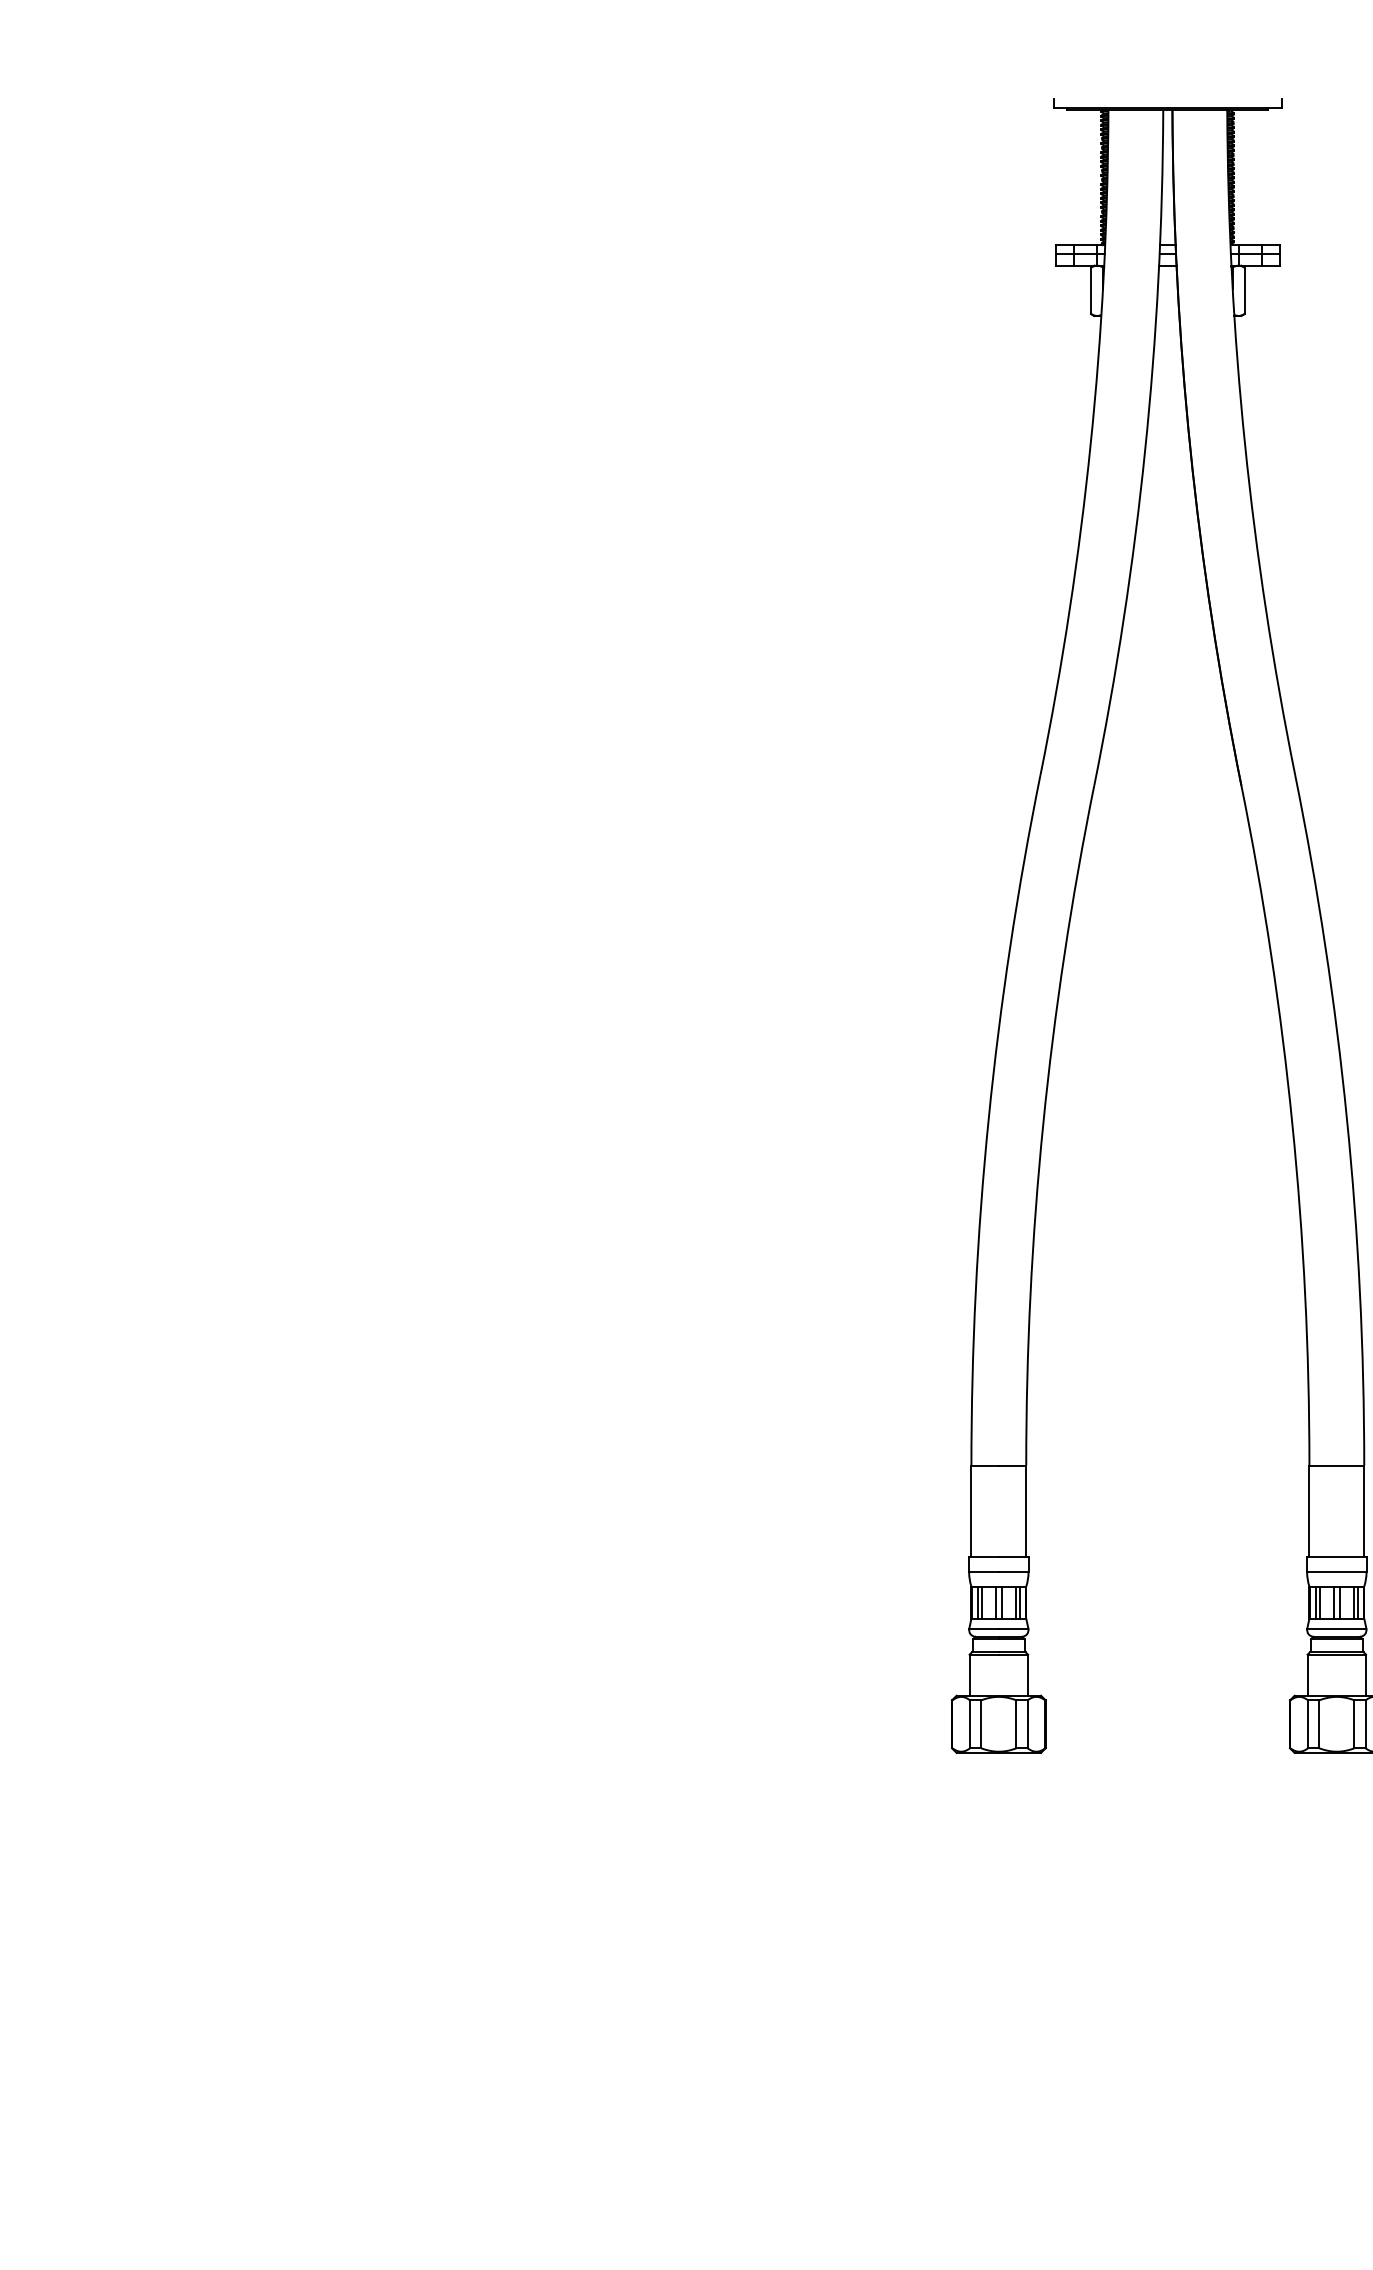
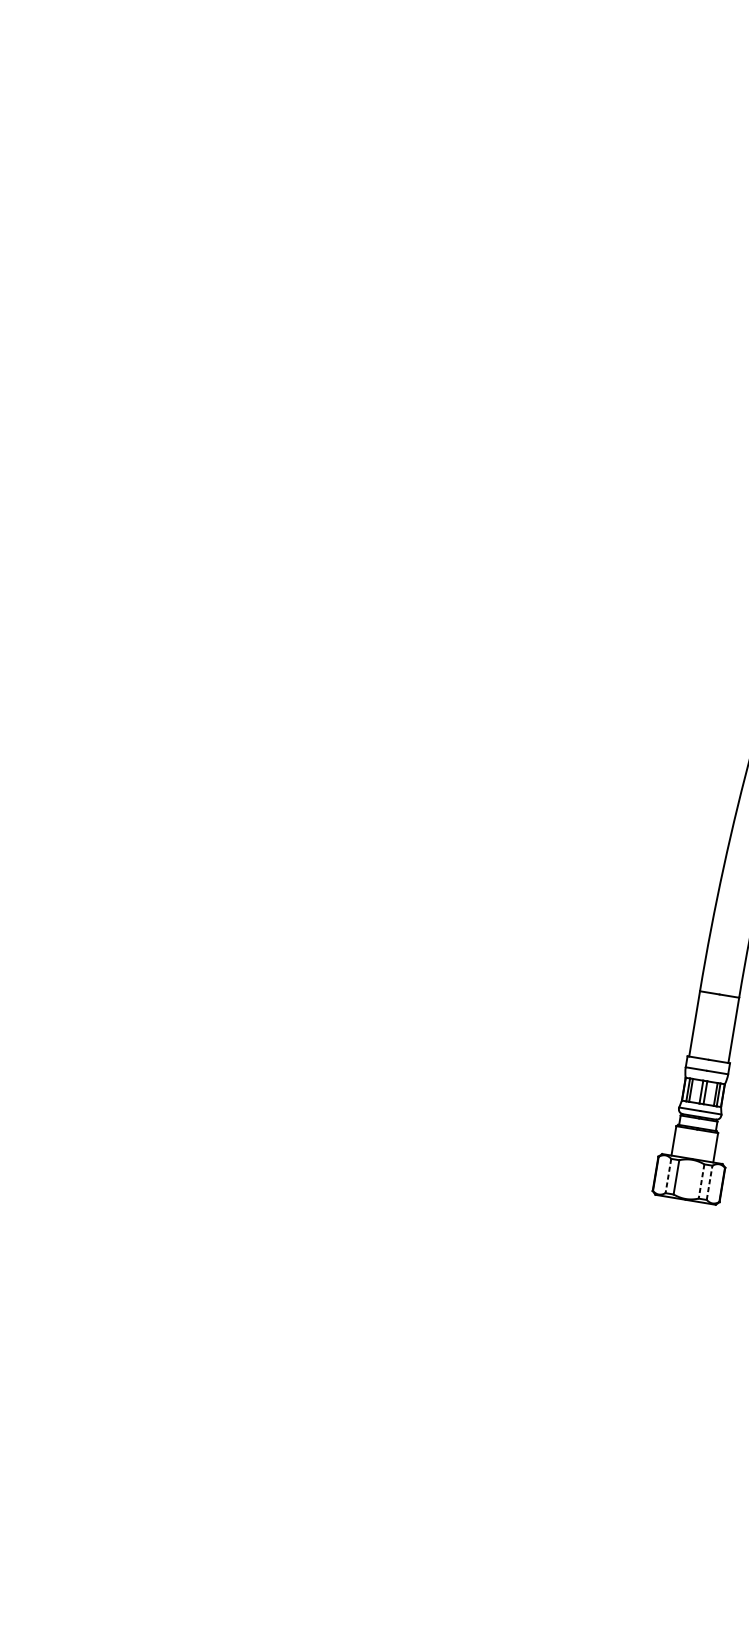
line: (970, 1724) -> (668, 1176), solid -> dashed
line: (1016, 1724) -> (701, 1181), solid -> dashed
line: (1027, 1724) -> (709, 1182), solid -> dashed

